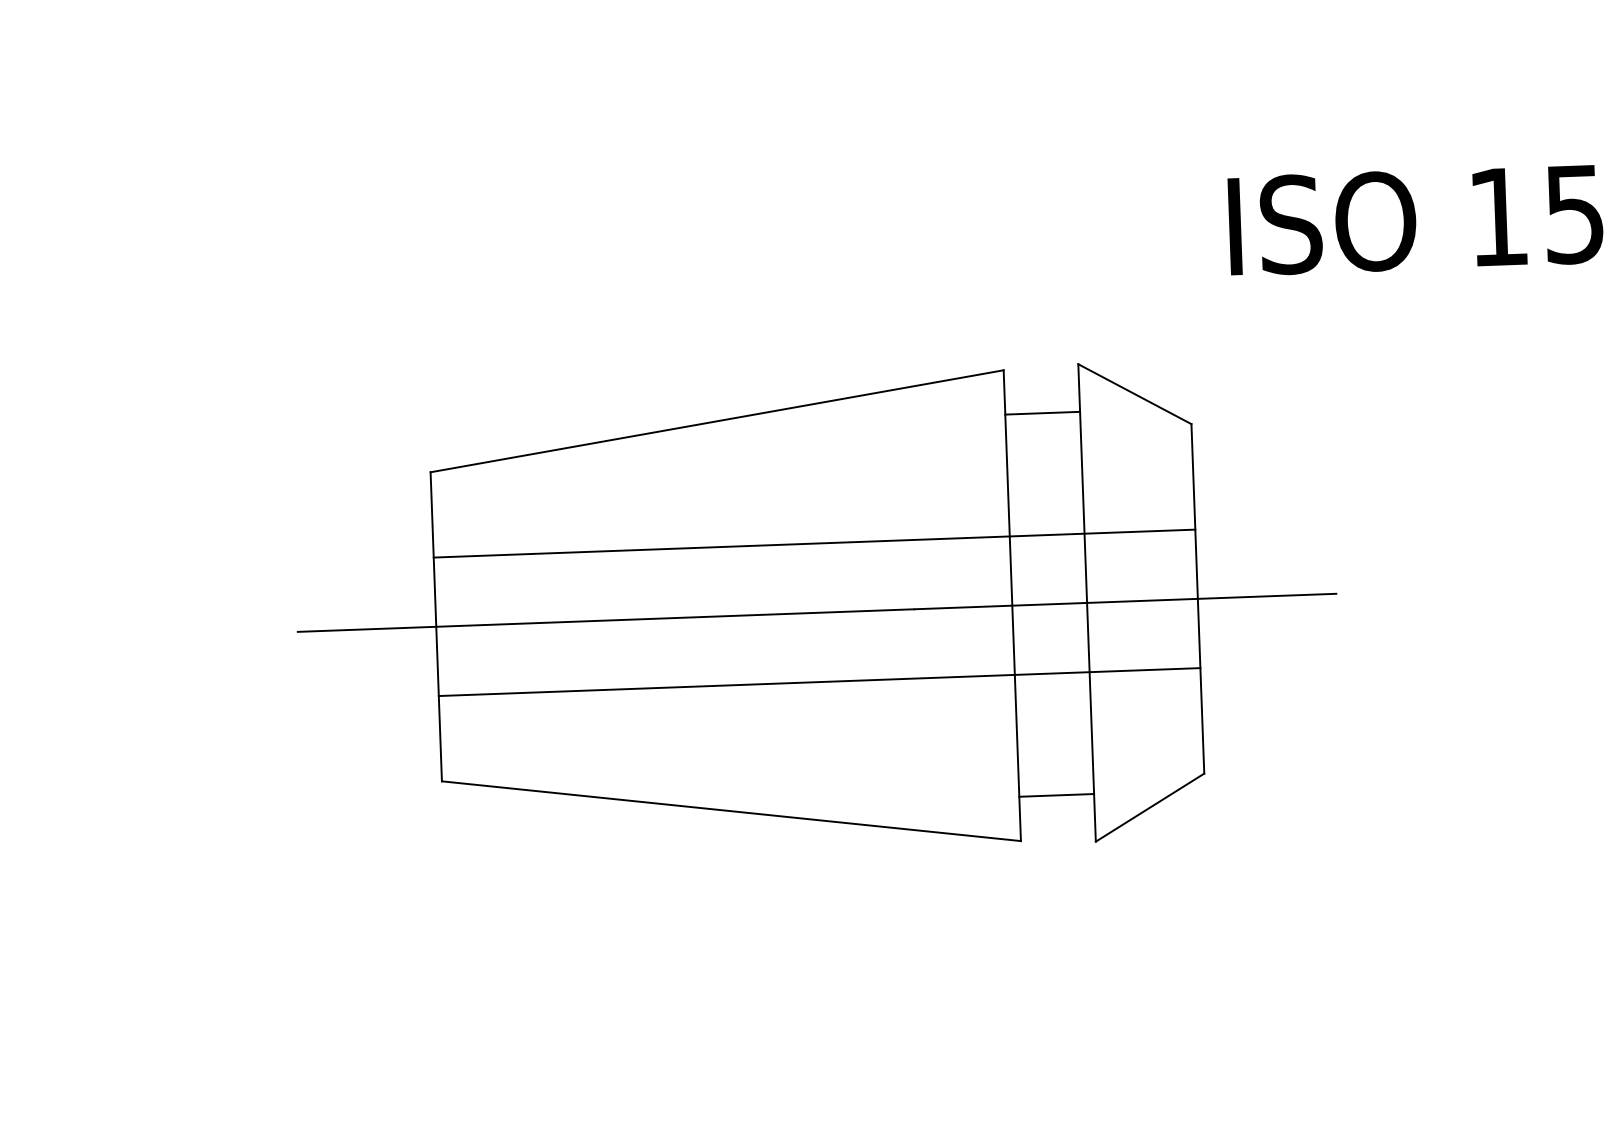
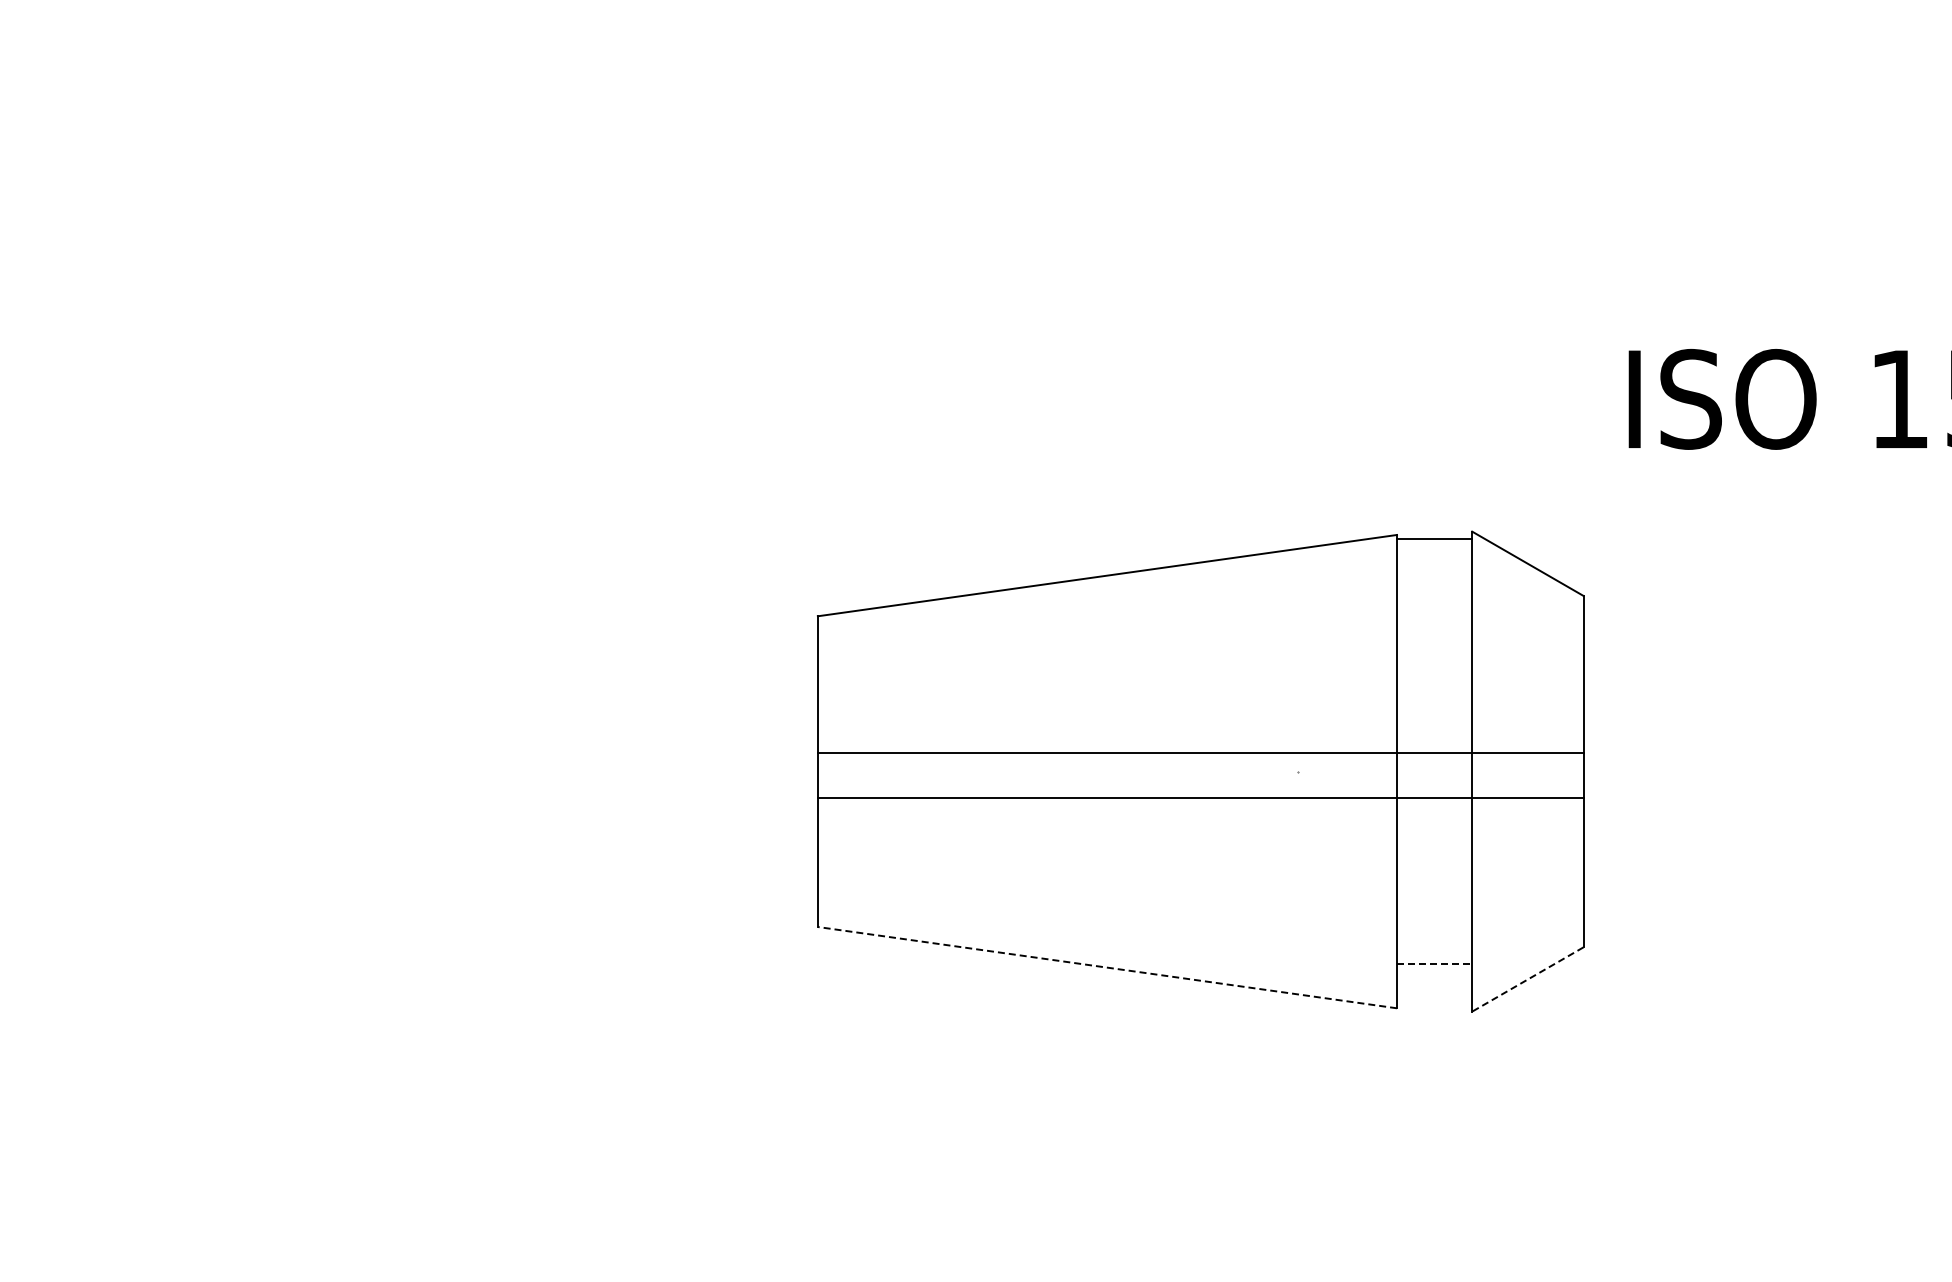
line: (1042, 413) -> (1434, 538), moved
line: (814, 544) -> (1200, 753), moved
line: (816, 612) -> (1200, 771), removed
line: (819, 682) -> (1200, 798), moved
line: (1056, 795) -> (1434, 963), solid -> dashed
line: (1149, 807) -> (1527, 979), solid -> dashed
line: (730, 811) -> (1106, 967), solid -> dashed

